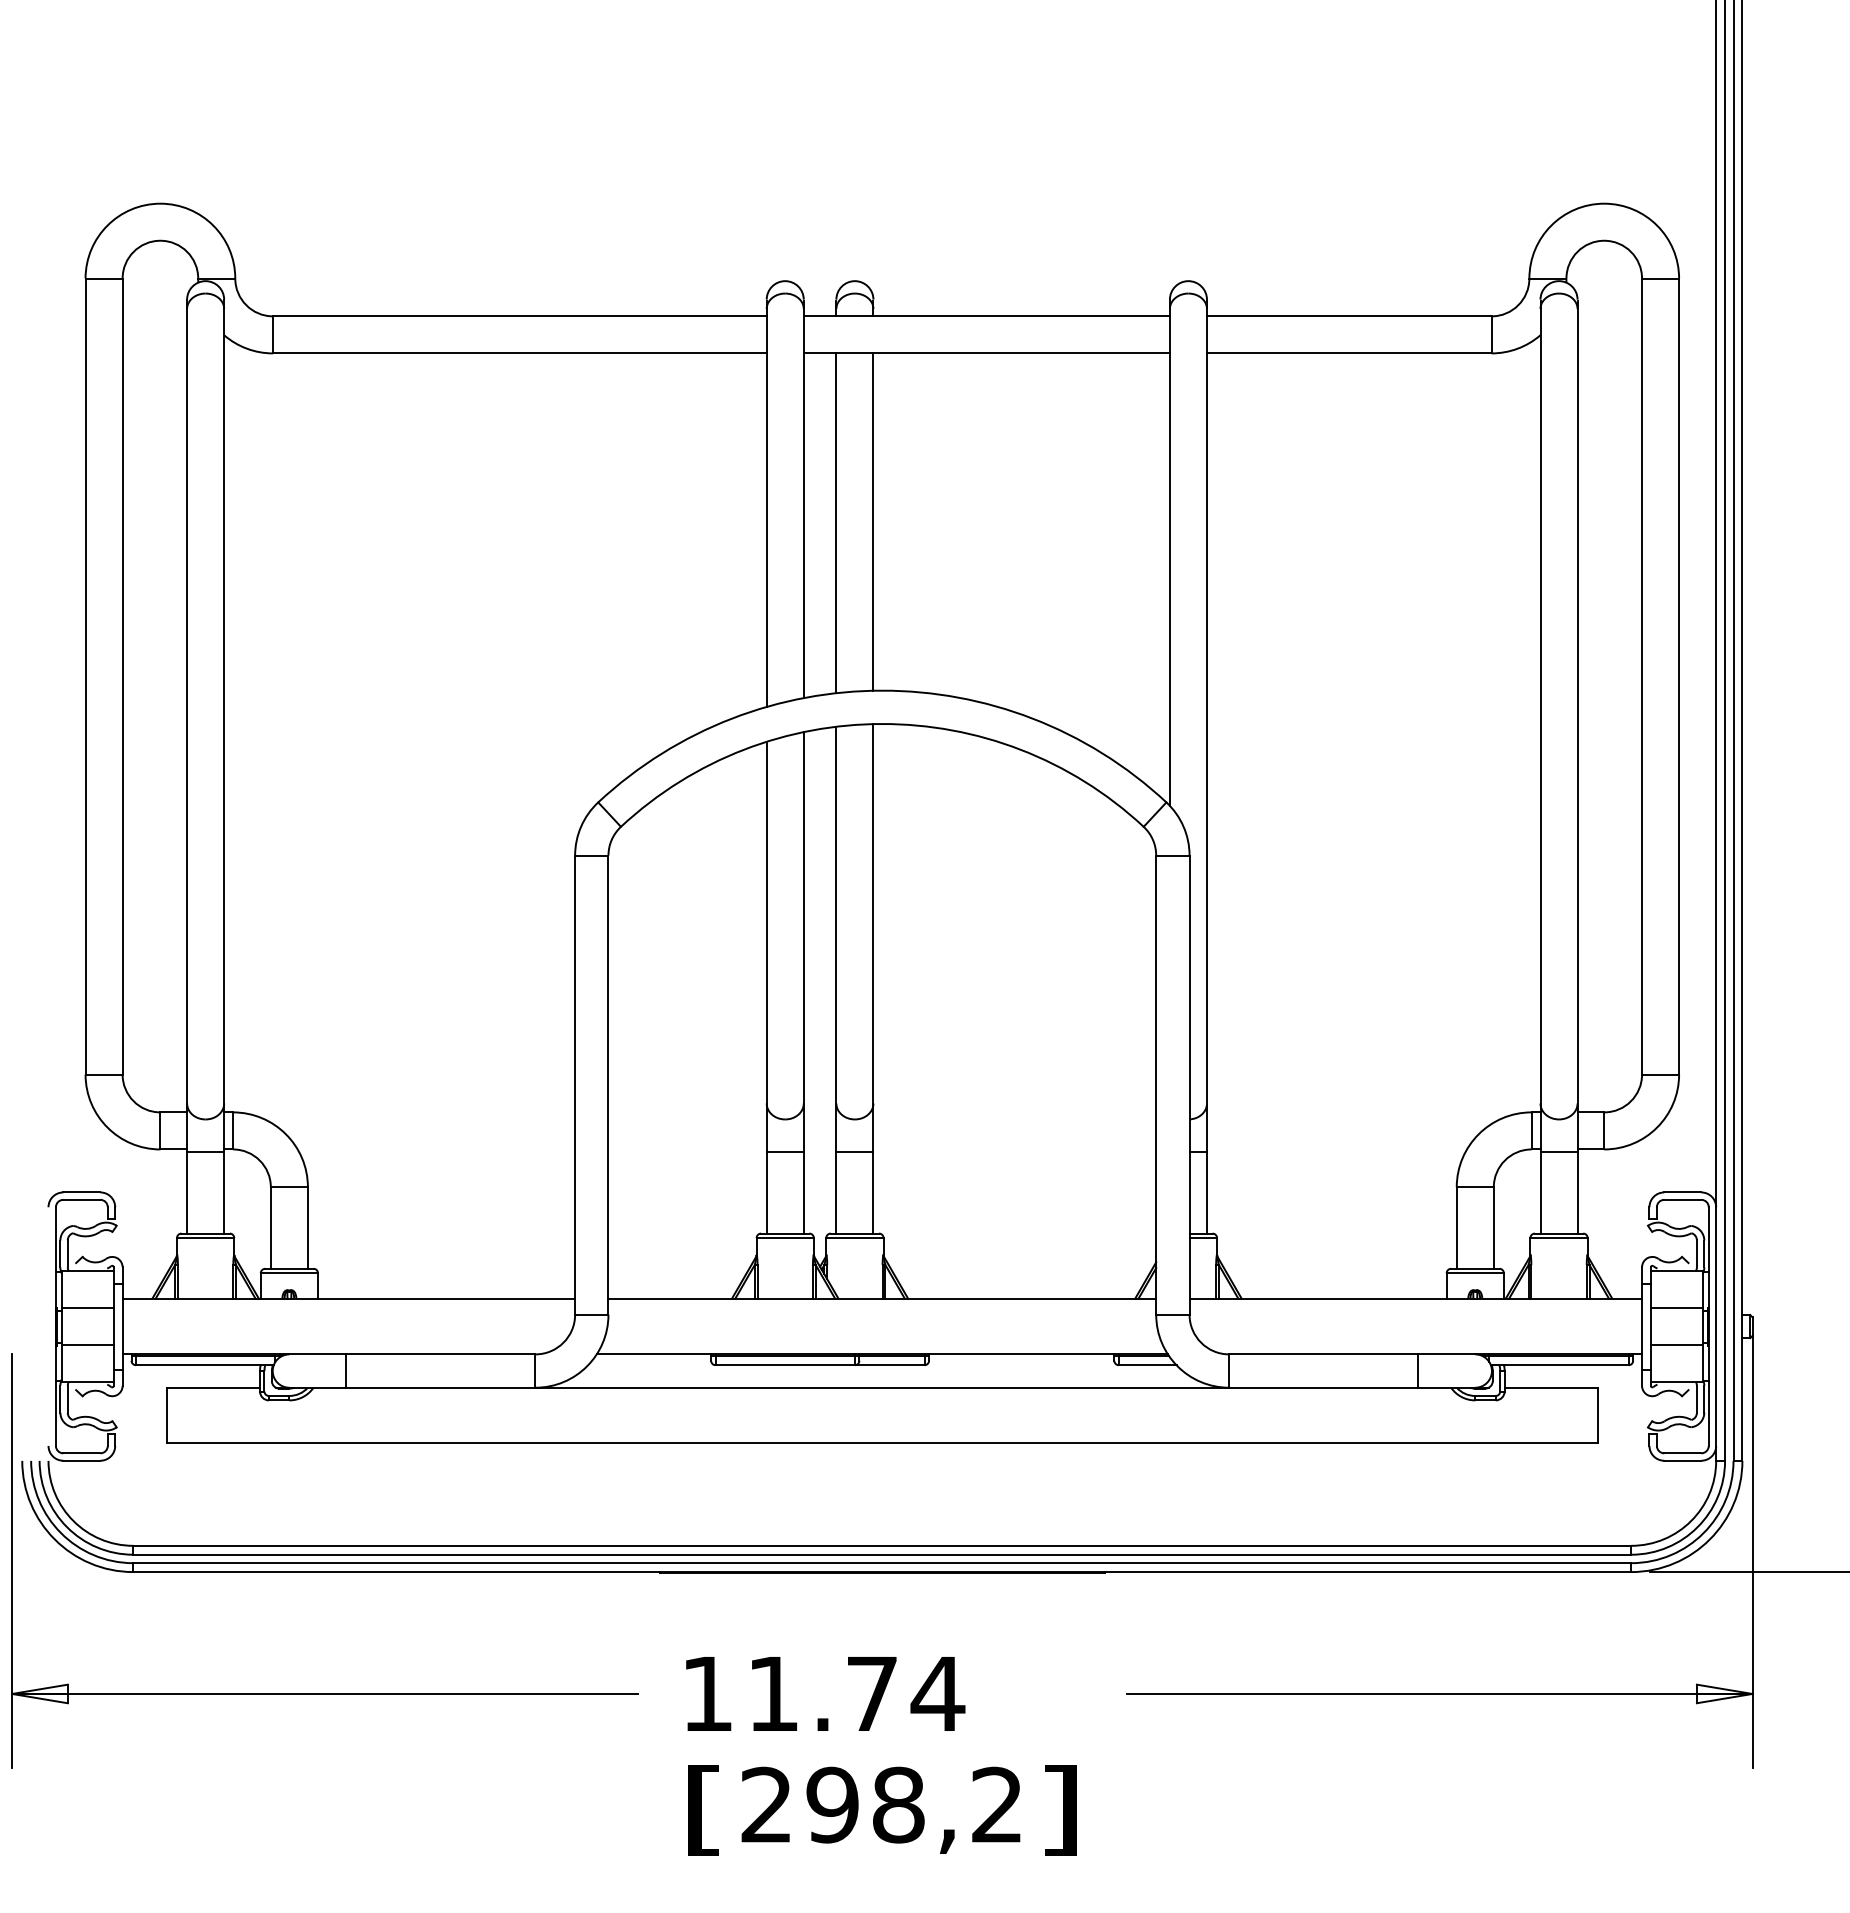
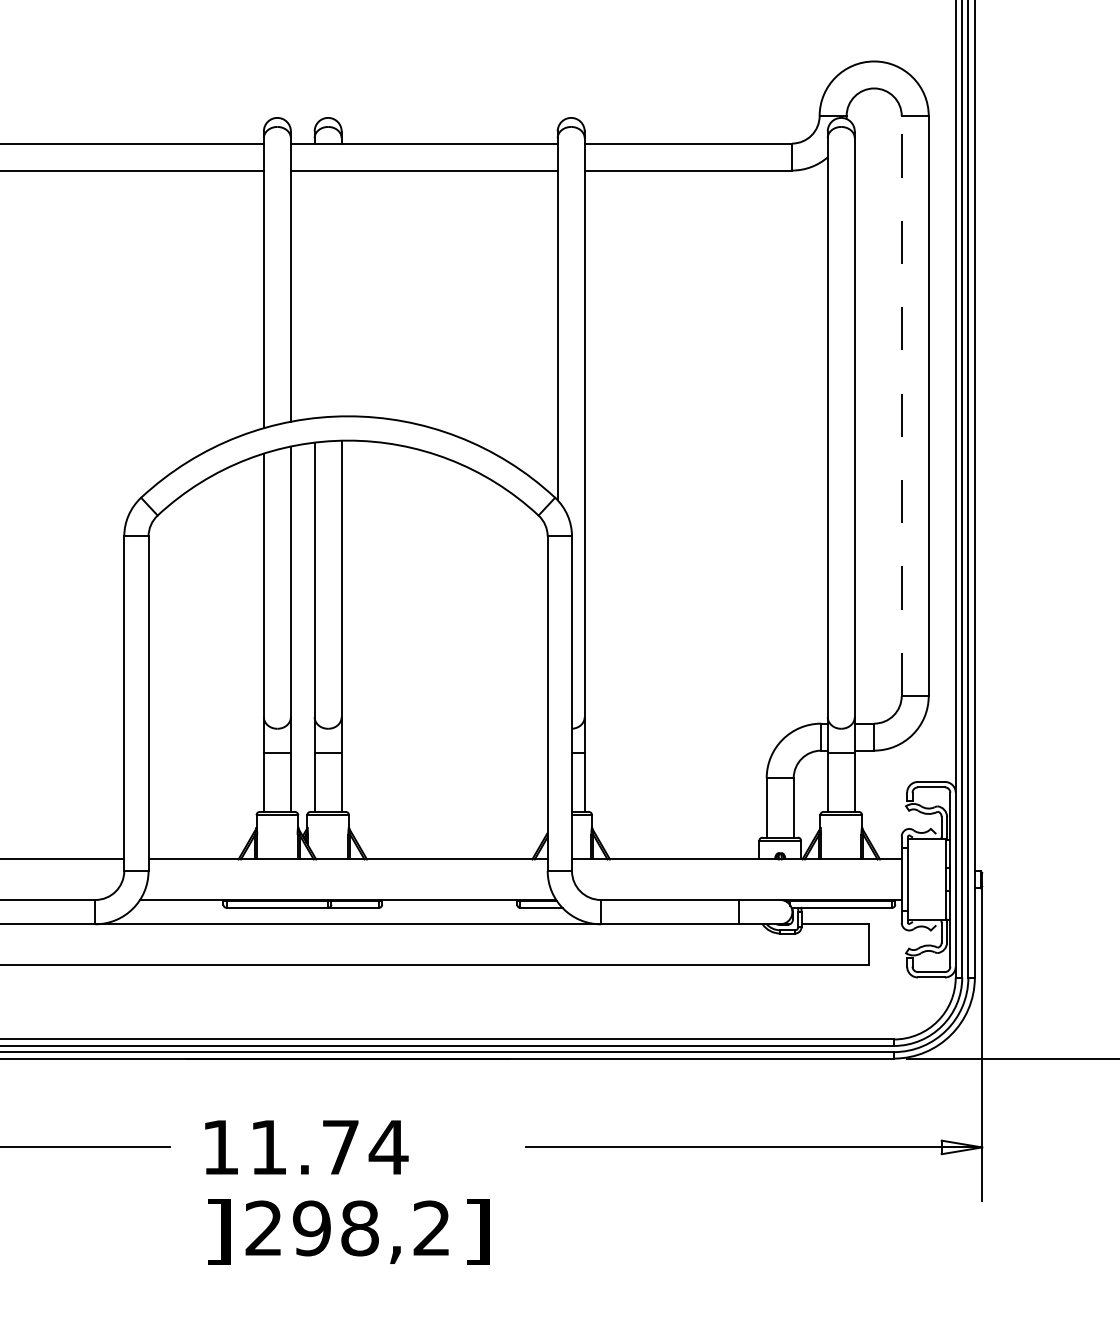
line: (873, 521) -> (341, 293), removed
line: (836, 523) -> (314, 294), removed
line: (1642, 676) -> (902, 406), solid -> dashed
line: (1676, 1308) -> (926, 866), removed
line: (1676, 1345) -> (926, 893), removed
text: (704, 1810) -> (218, 1232), [ -> ]

